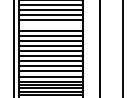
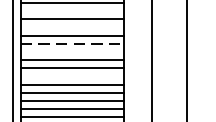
line: (50, 15) -> (71, 11), removed
line: (51, 35) -> (73, 43), solid -> dashed
line: (50, 40) -> (71, 51), removed
line: (50, 56) -> (71, 77), removed

